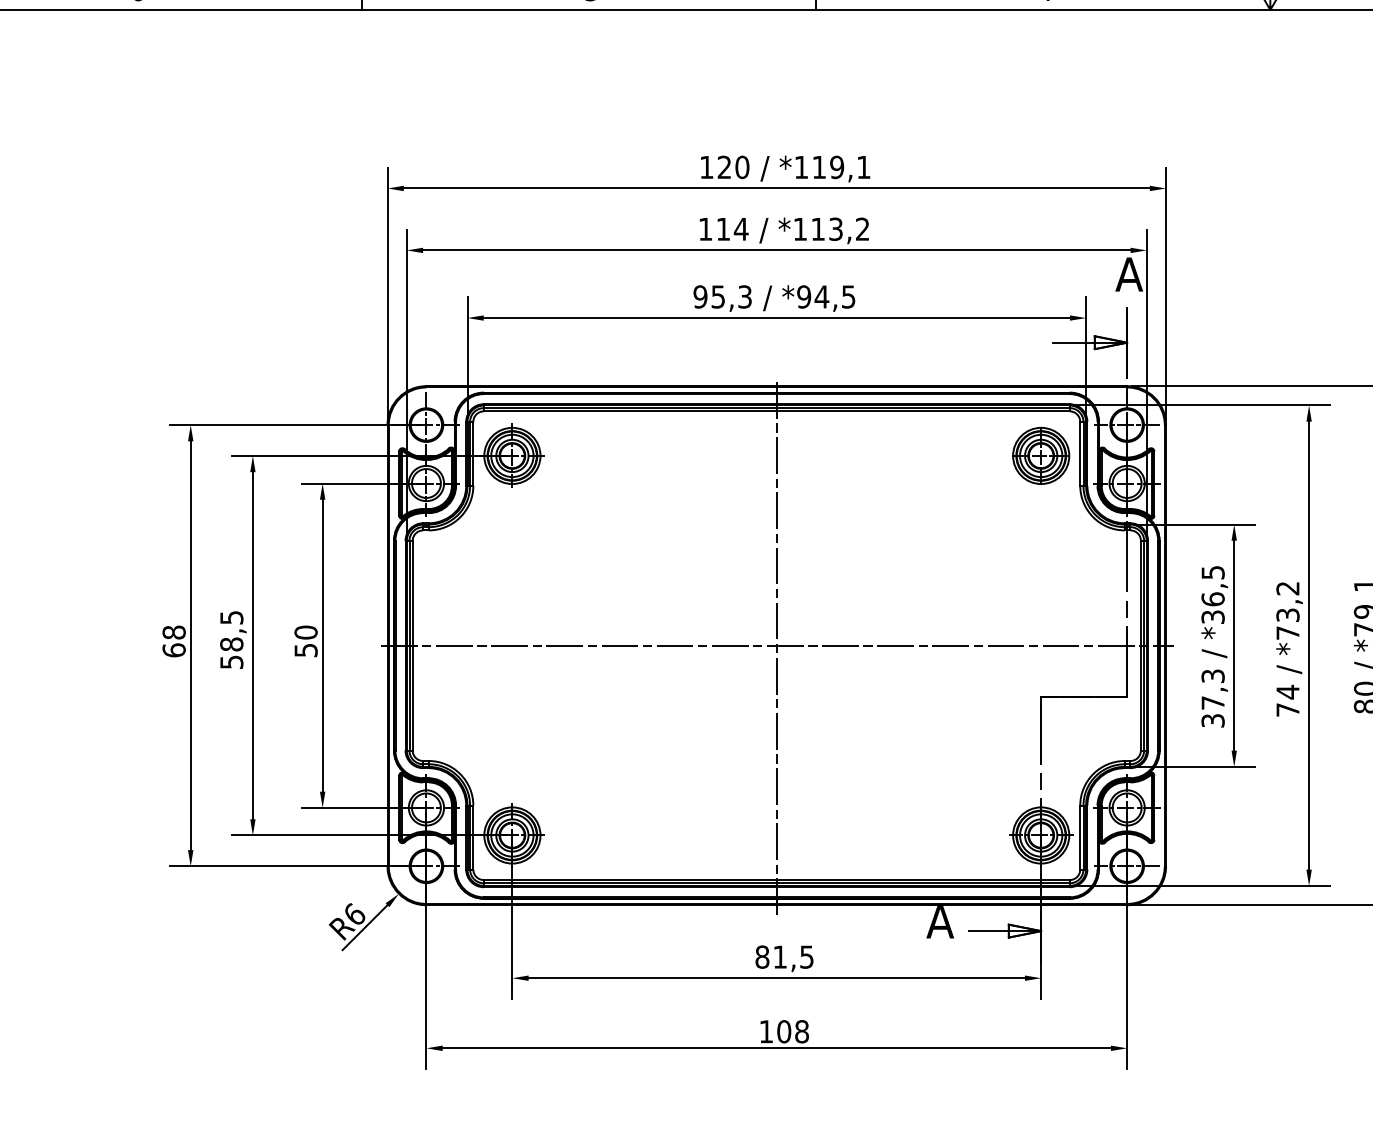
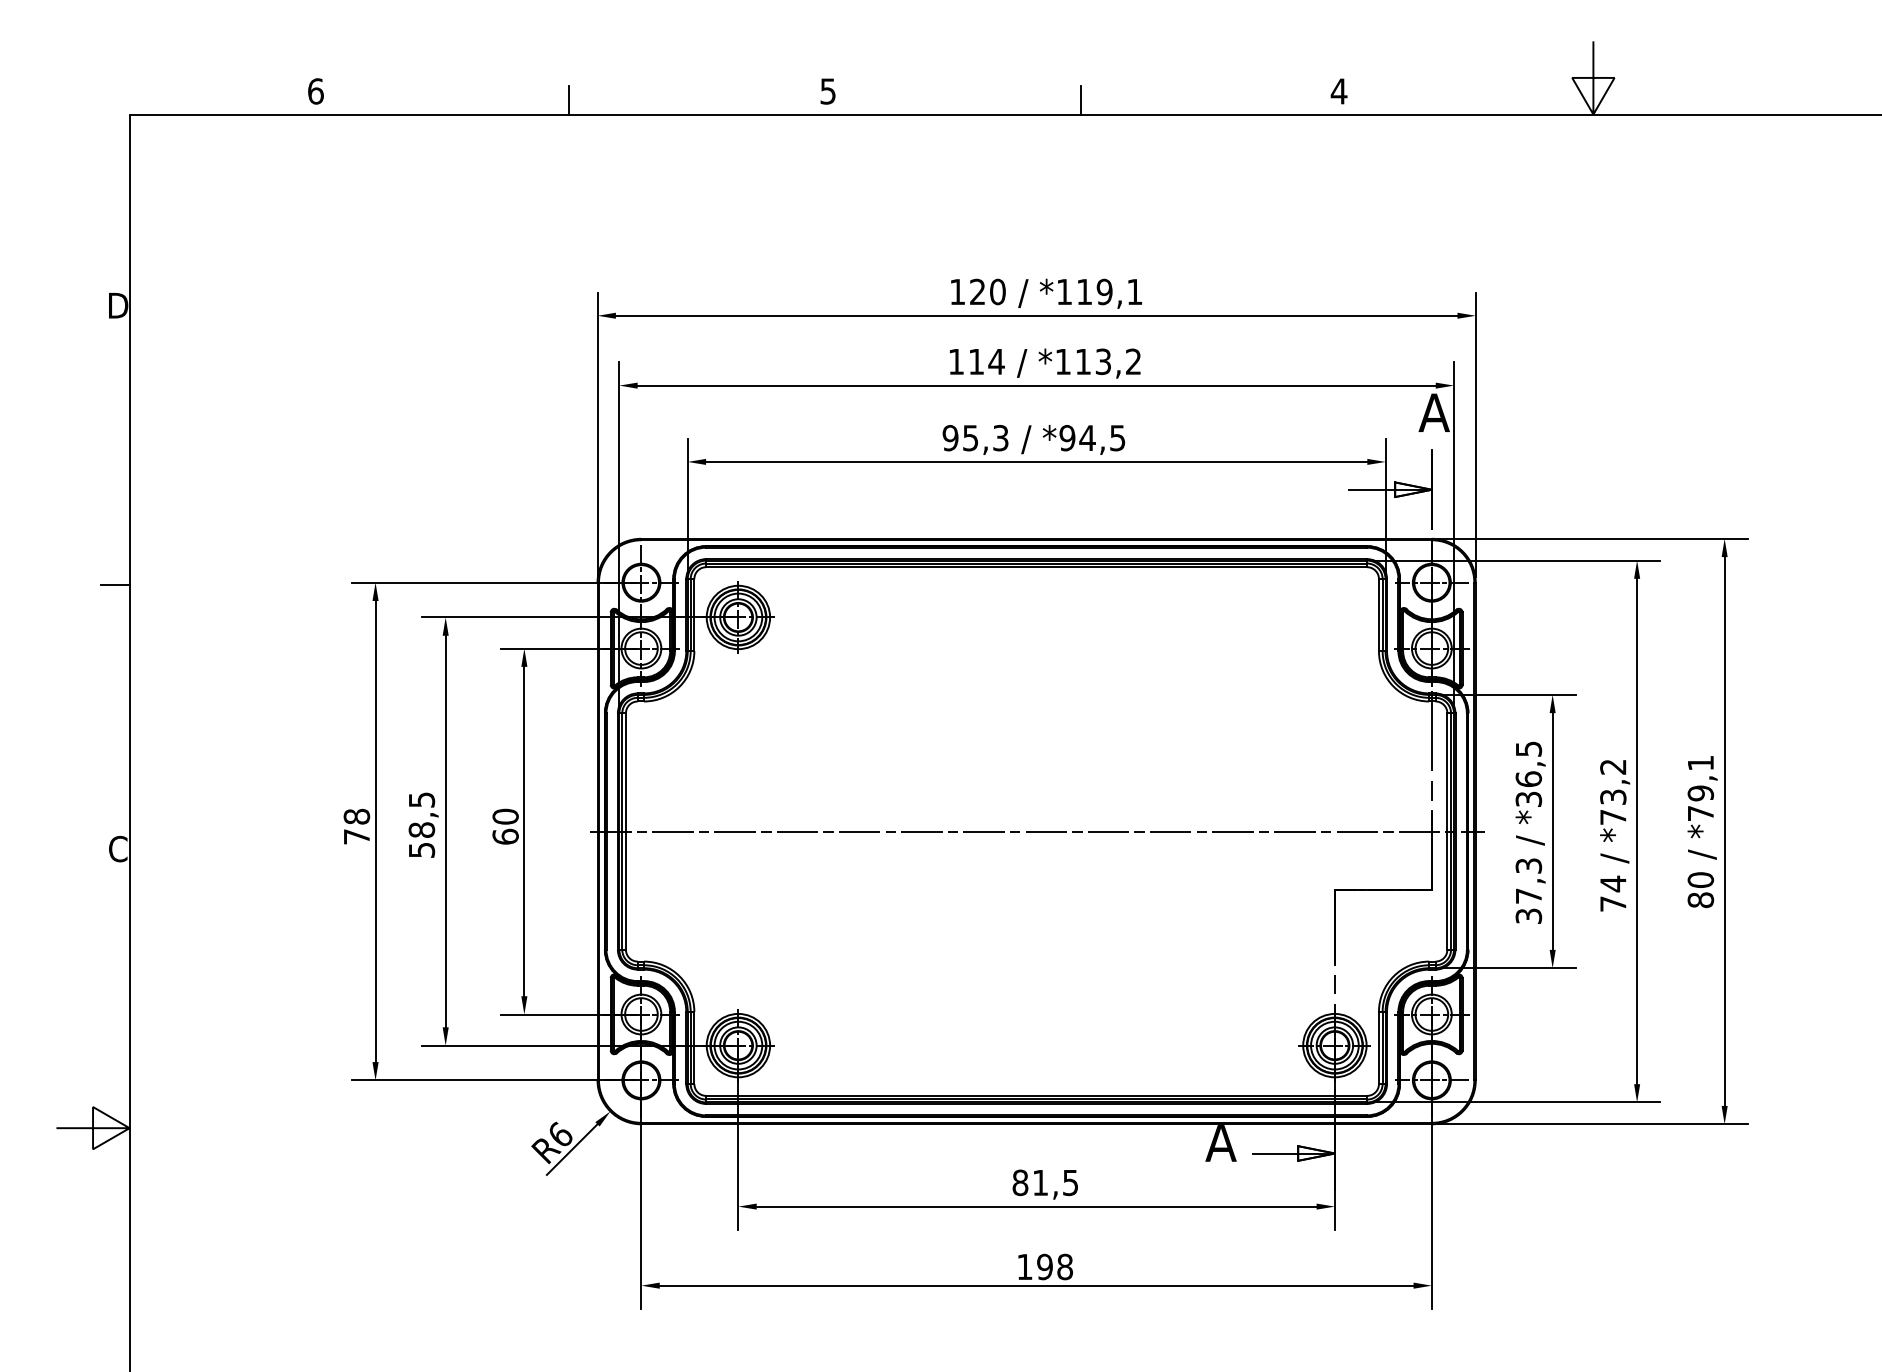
part: (1040, 455) -> (1334, 616), removed
line: (776, 648) -> (1036, 834), removed
text: (173, 650) -> (356, 836), 68 -> 78
text: (305, 650) -> (505, 836), 50 -> 60
text: (783, 1032) -> (1044, 1267), 108 -> 198

